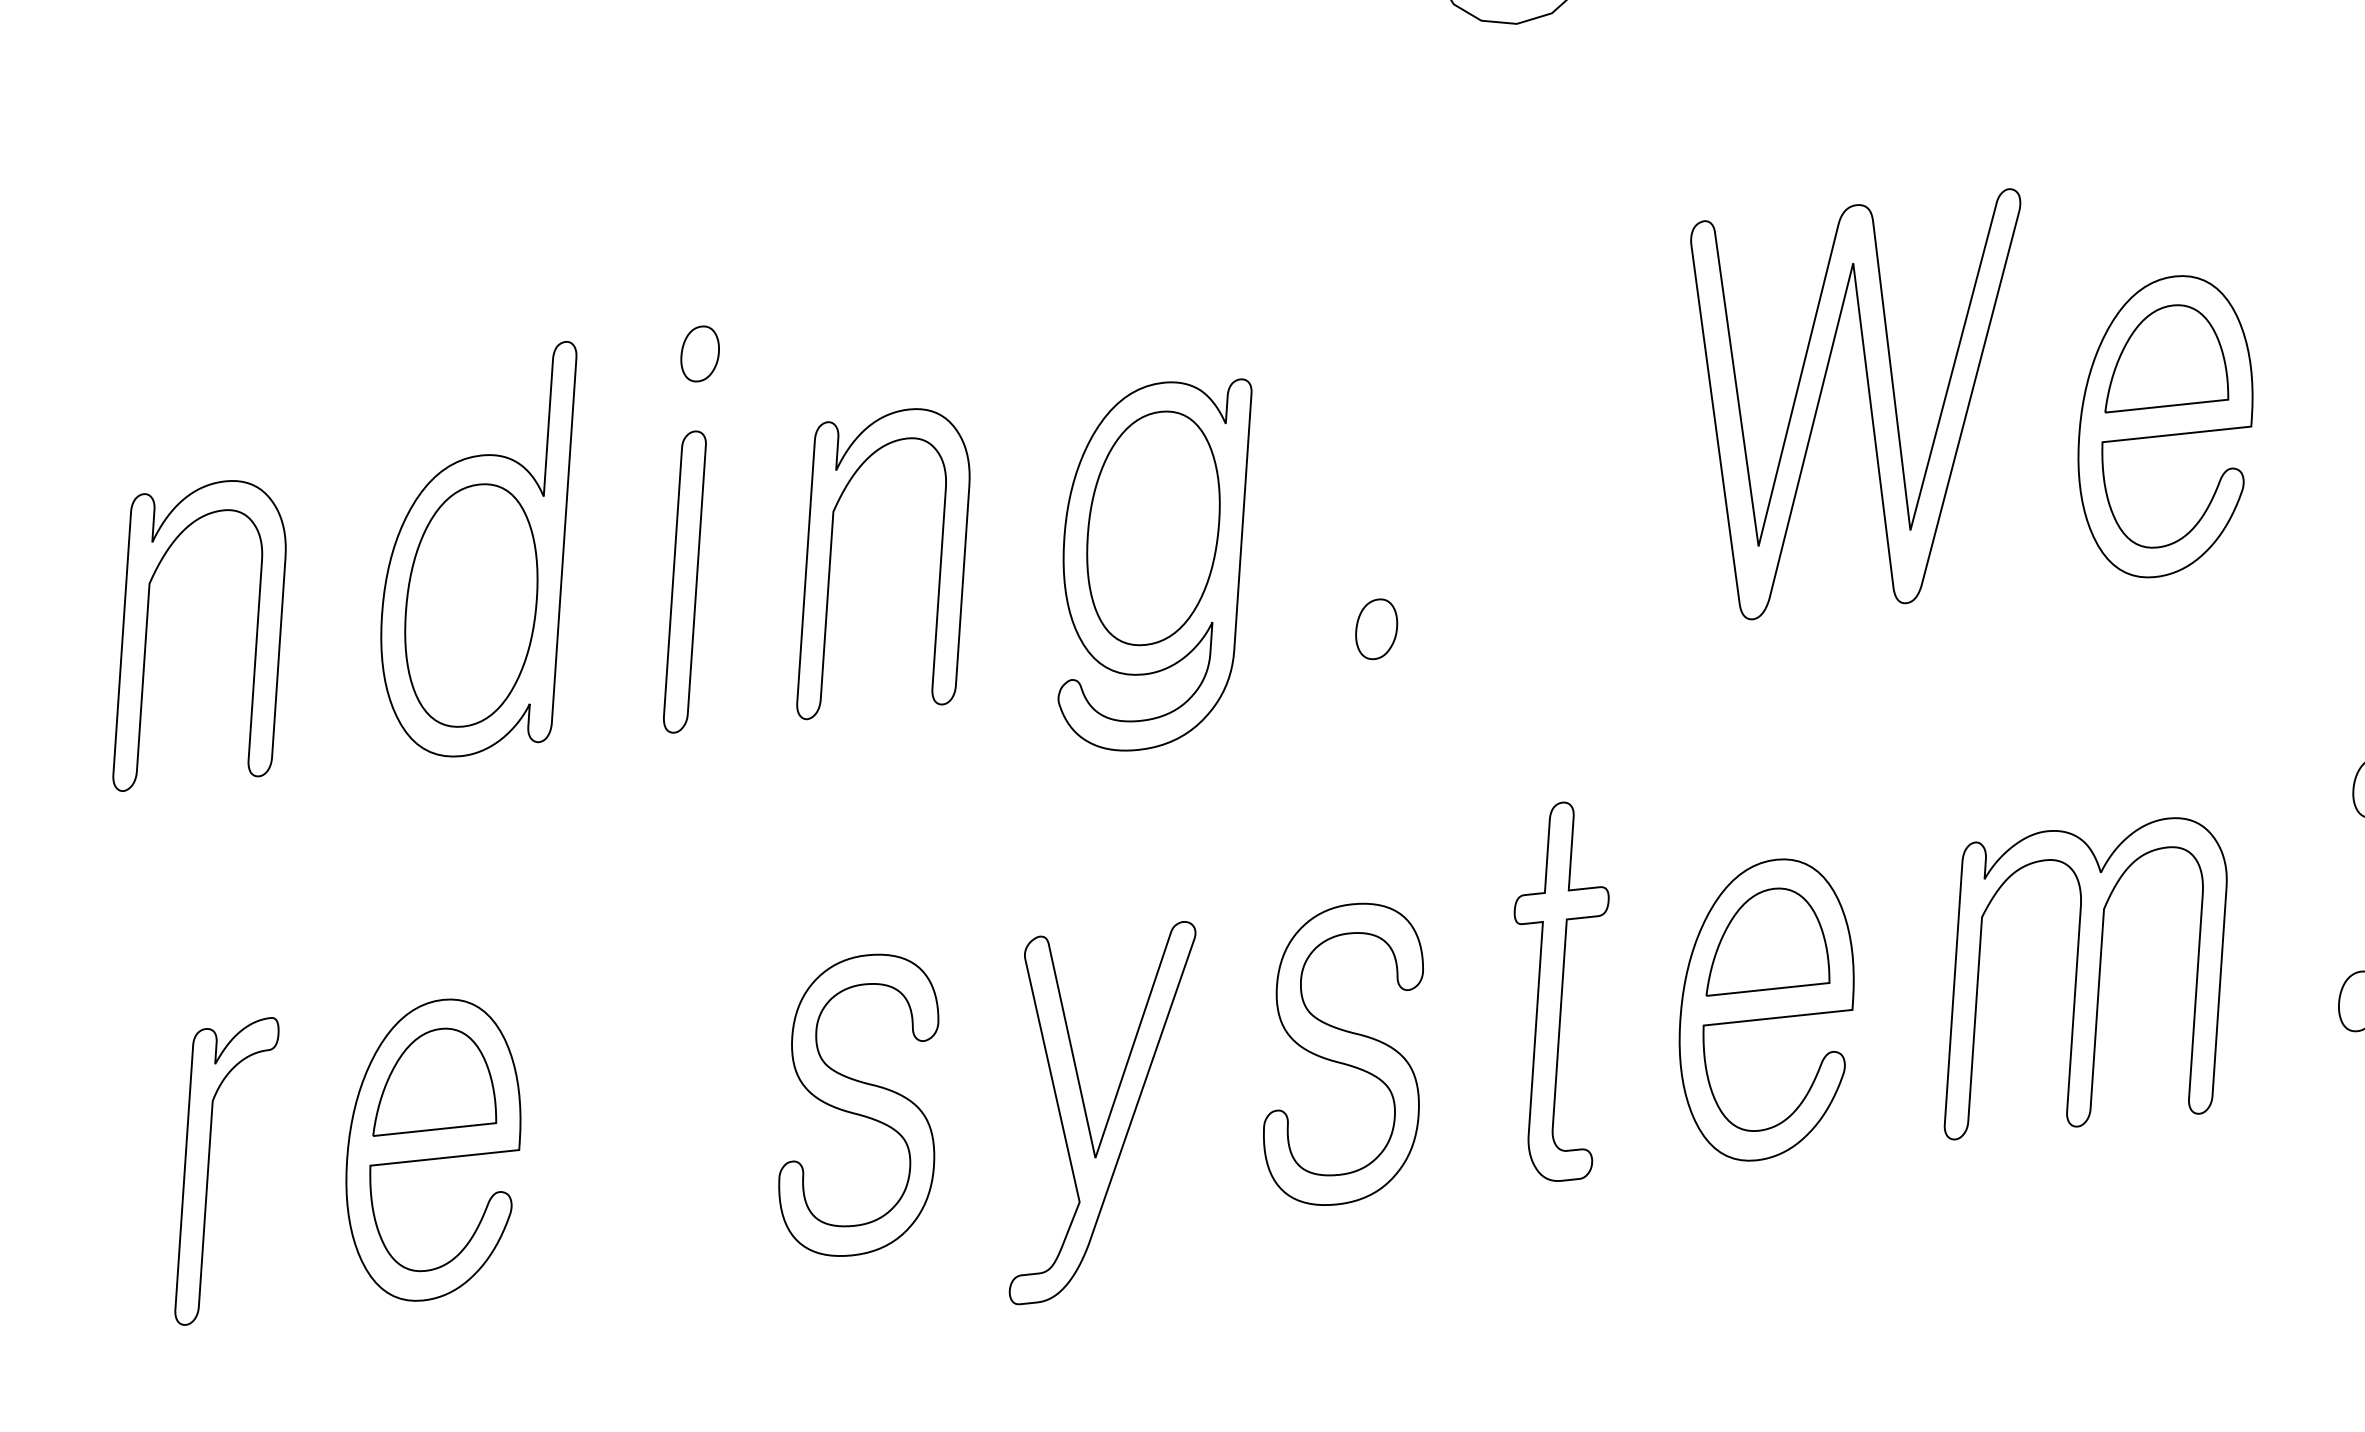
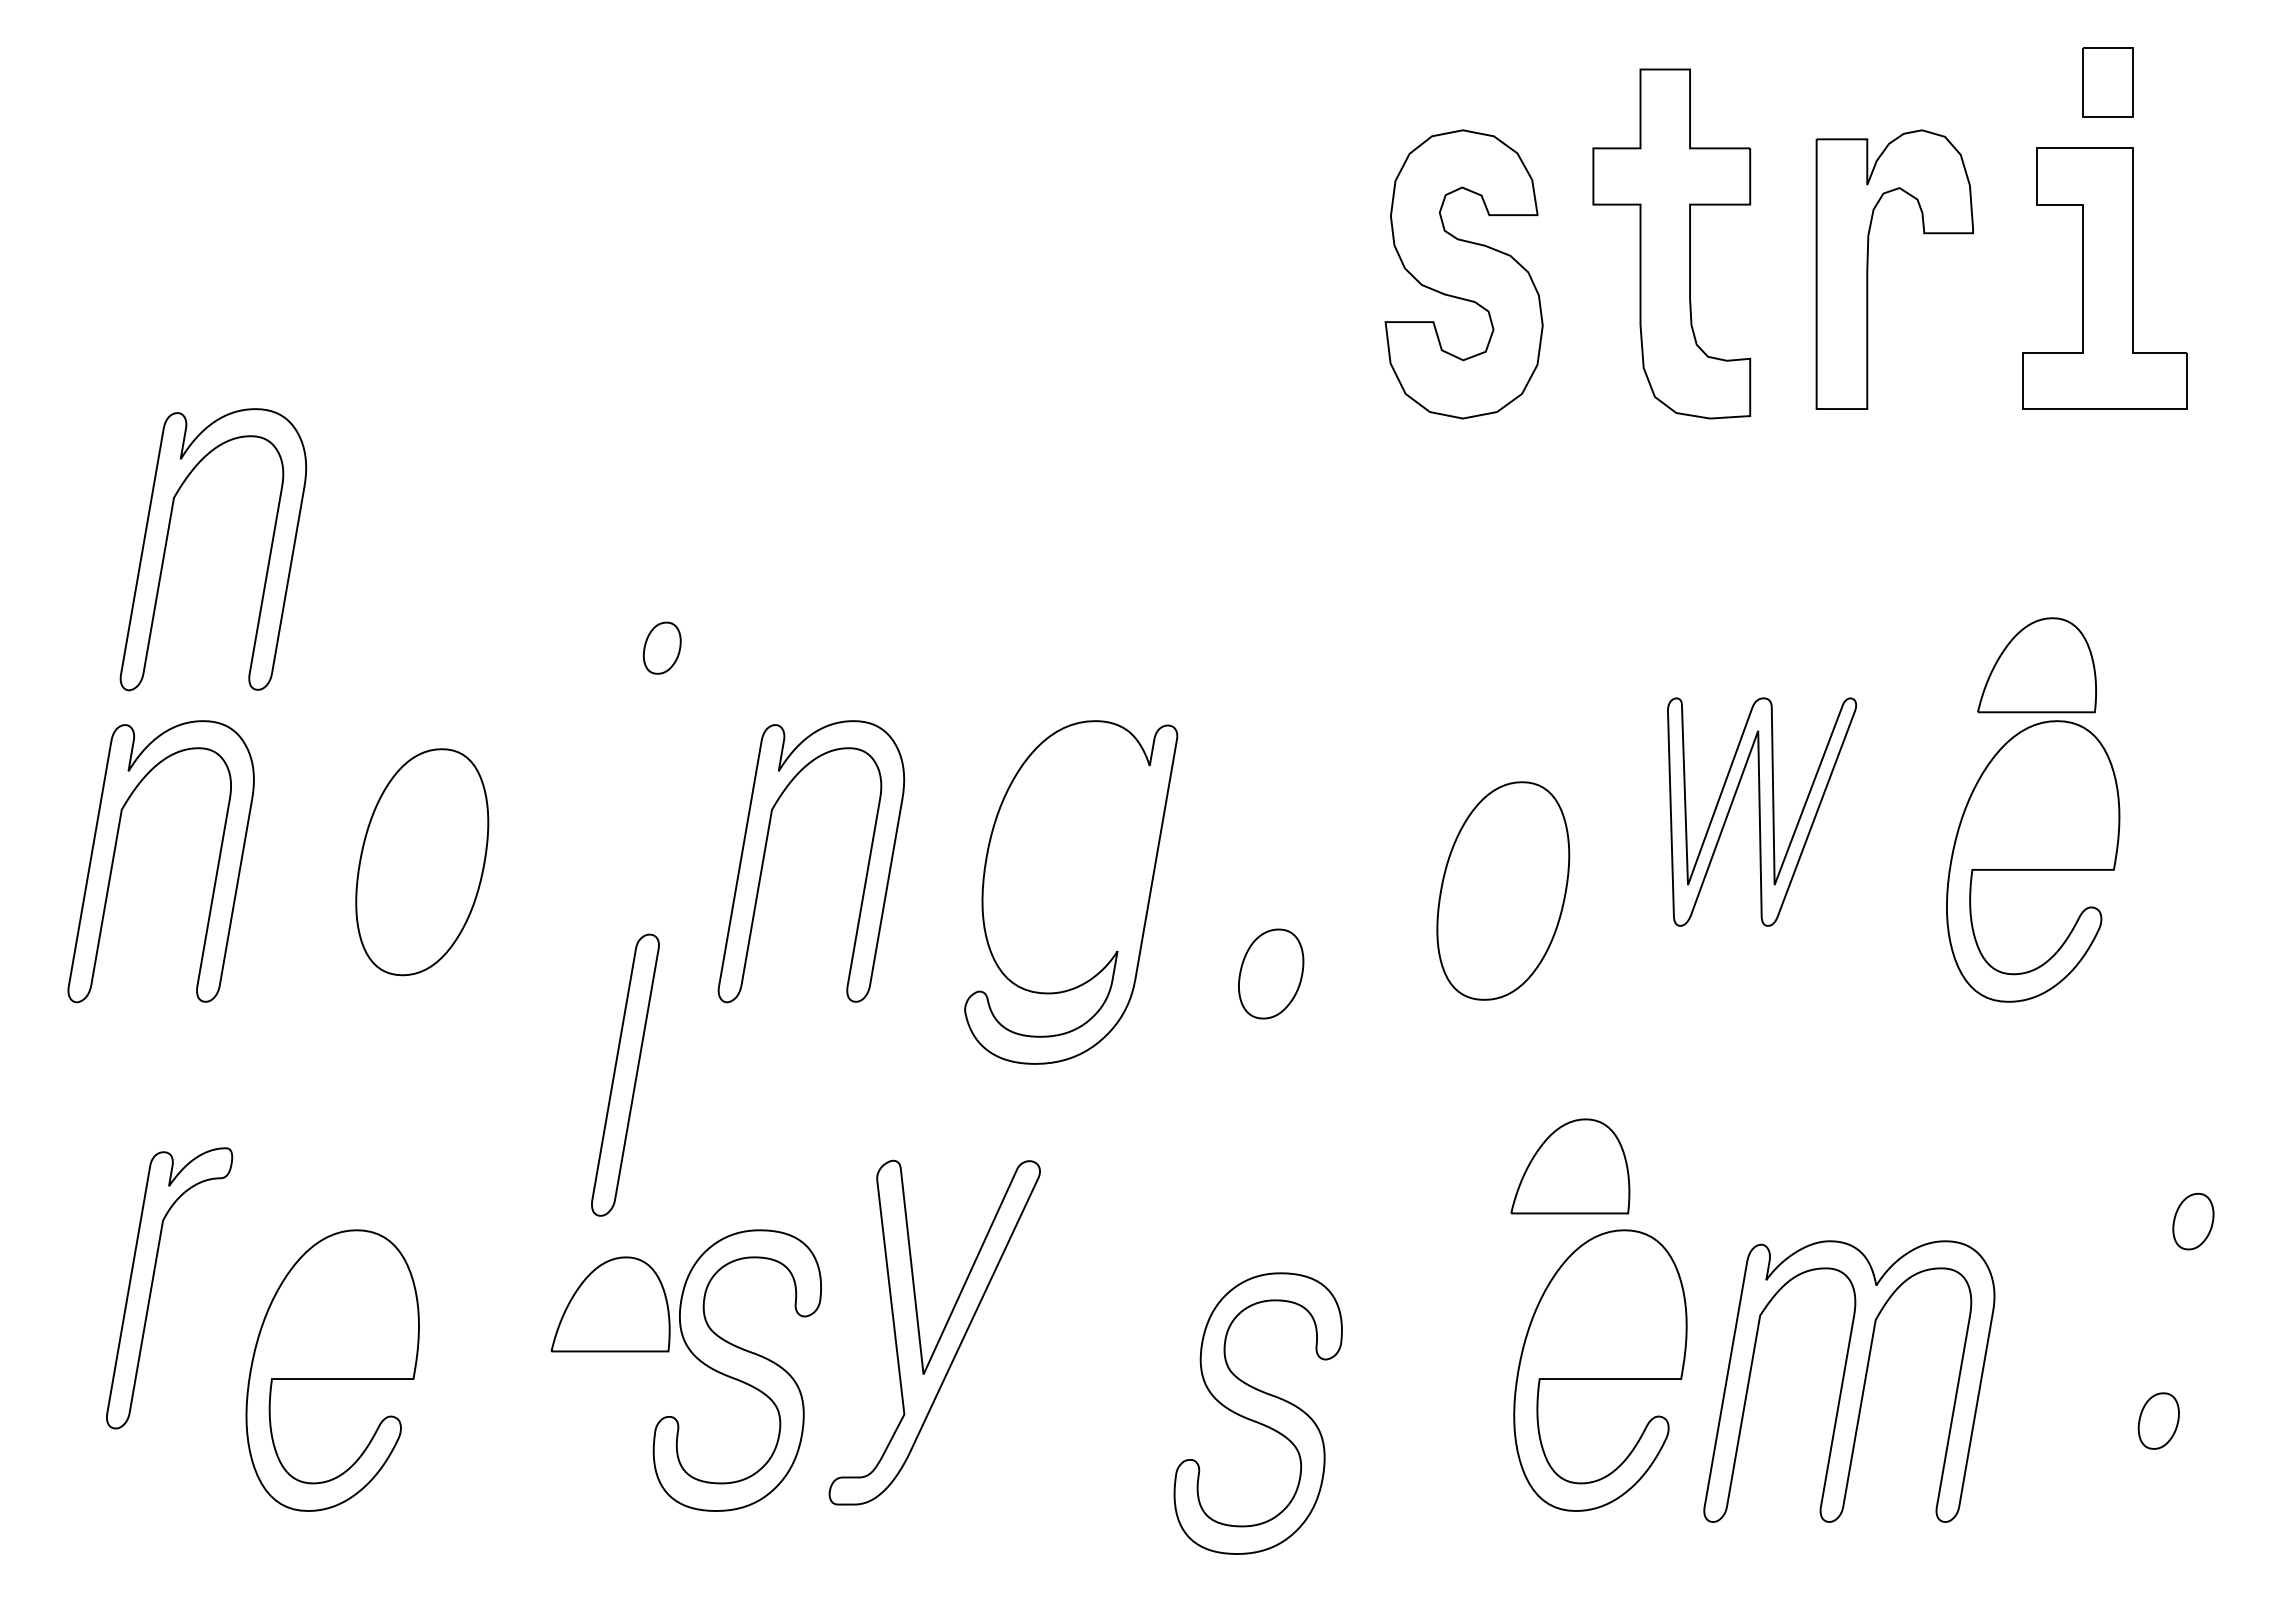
part: (168, 297) -> (167, 542), added
part: (2161, 356) -> (2036, 665), moved
part: (1874, 404) -> (1761, 811), size x0.6
part: (1153, 527) -> (1503, 890), moved
part: (483, 551) -> (439, 812), removed
part: (684, 581) -> (625, 1074), moved
part: (1376, 628) -> (1271, 973), size x1.6
part: (1763, 940) -> (1570, 1166), moved
part: (2083, 976) -> (1849, 1381), moved
part: (1565, 990) -> (1413, 1332), removed
part: (1342, 1054) -> (1257, 1413), moved
part: (430, 1080) -> (610, 1304), moved
part: (1108, 1114) -> (940, 1334), moved
part: (209, 1168) -> (153, 1283), moved

